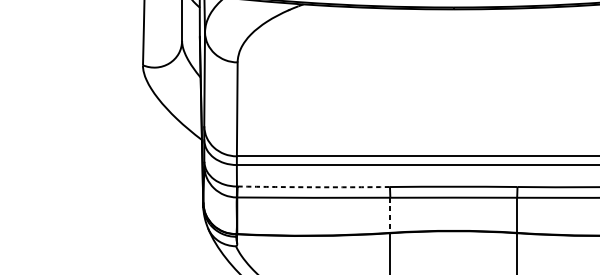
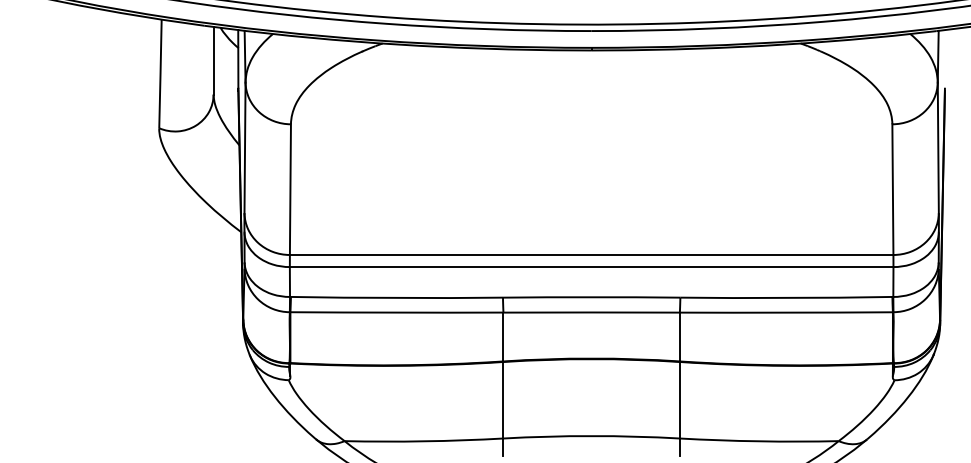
arc: (313, 186) -> (396, 297), dashed -> solid
line: (390, 215) -> (503, 337), dashed -> solid

